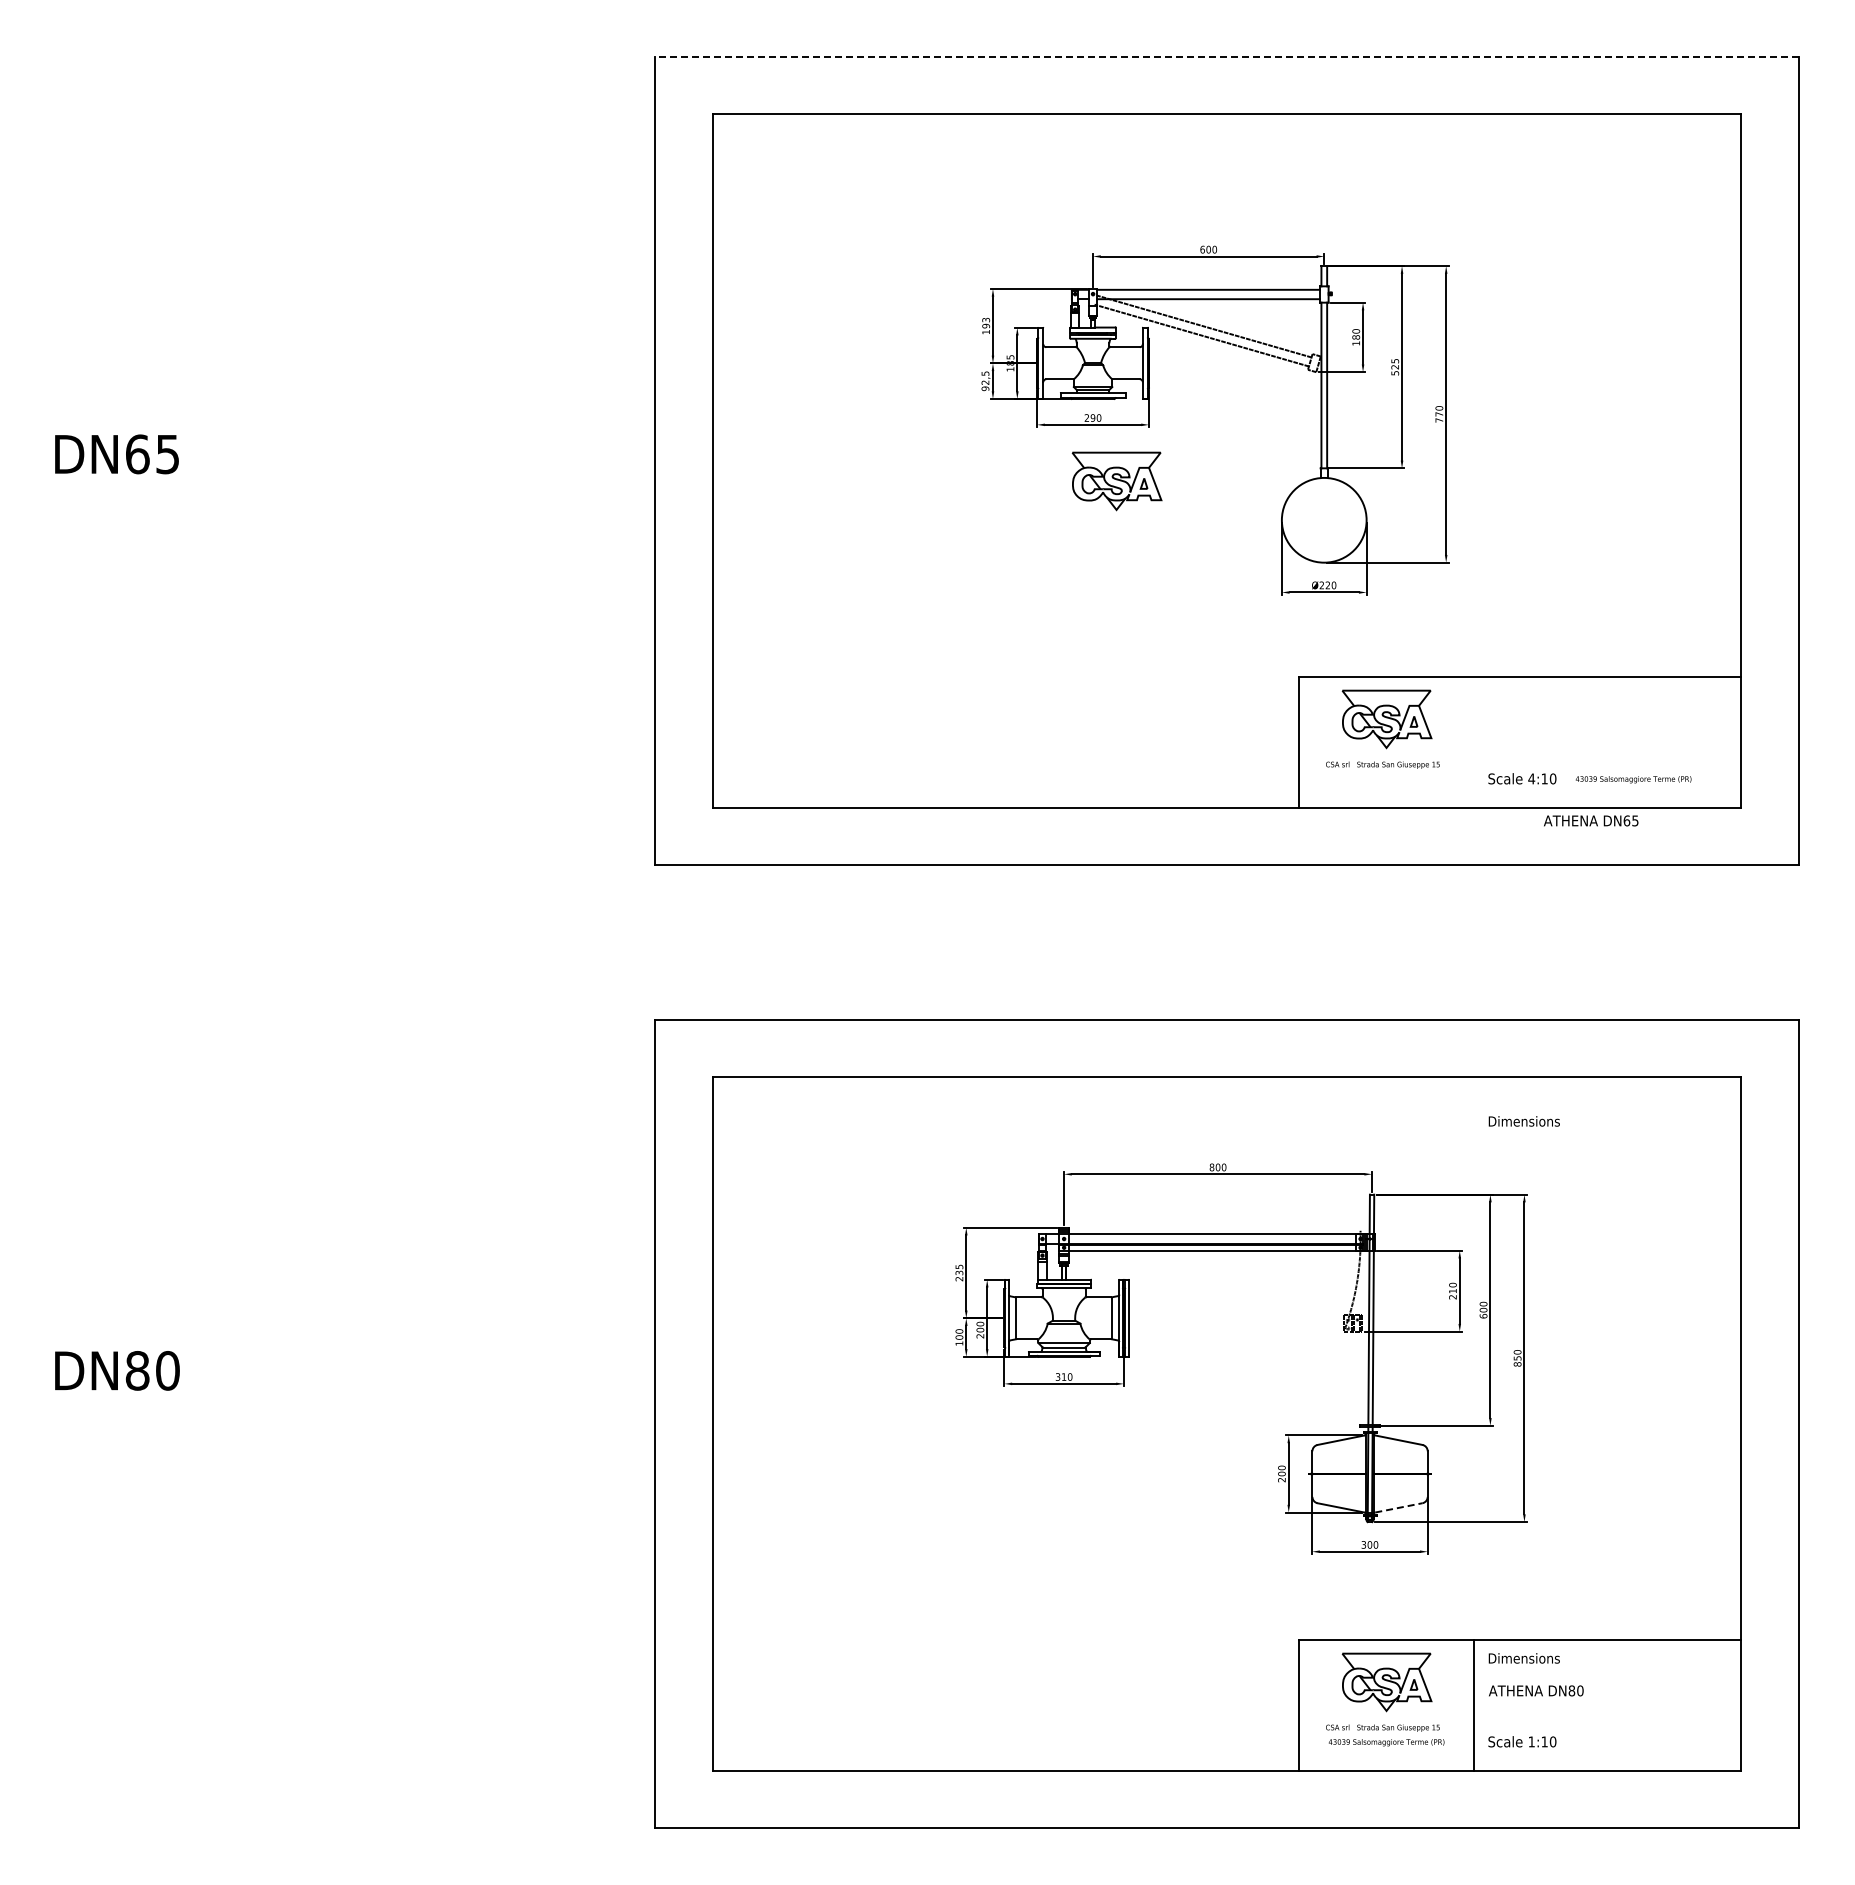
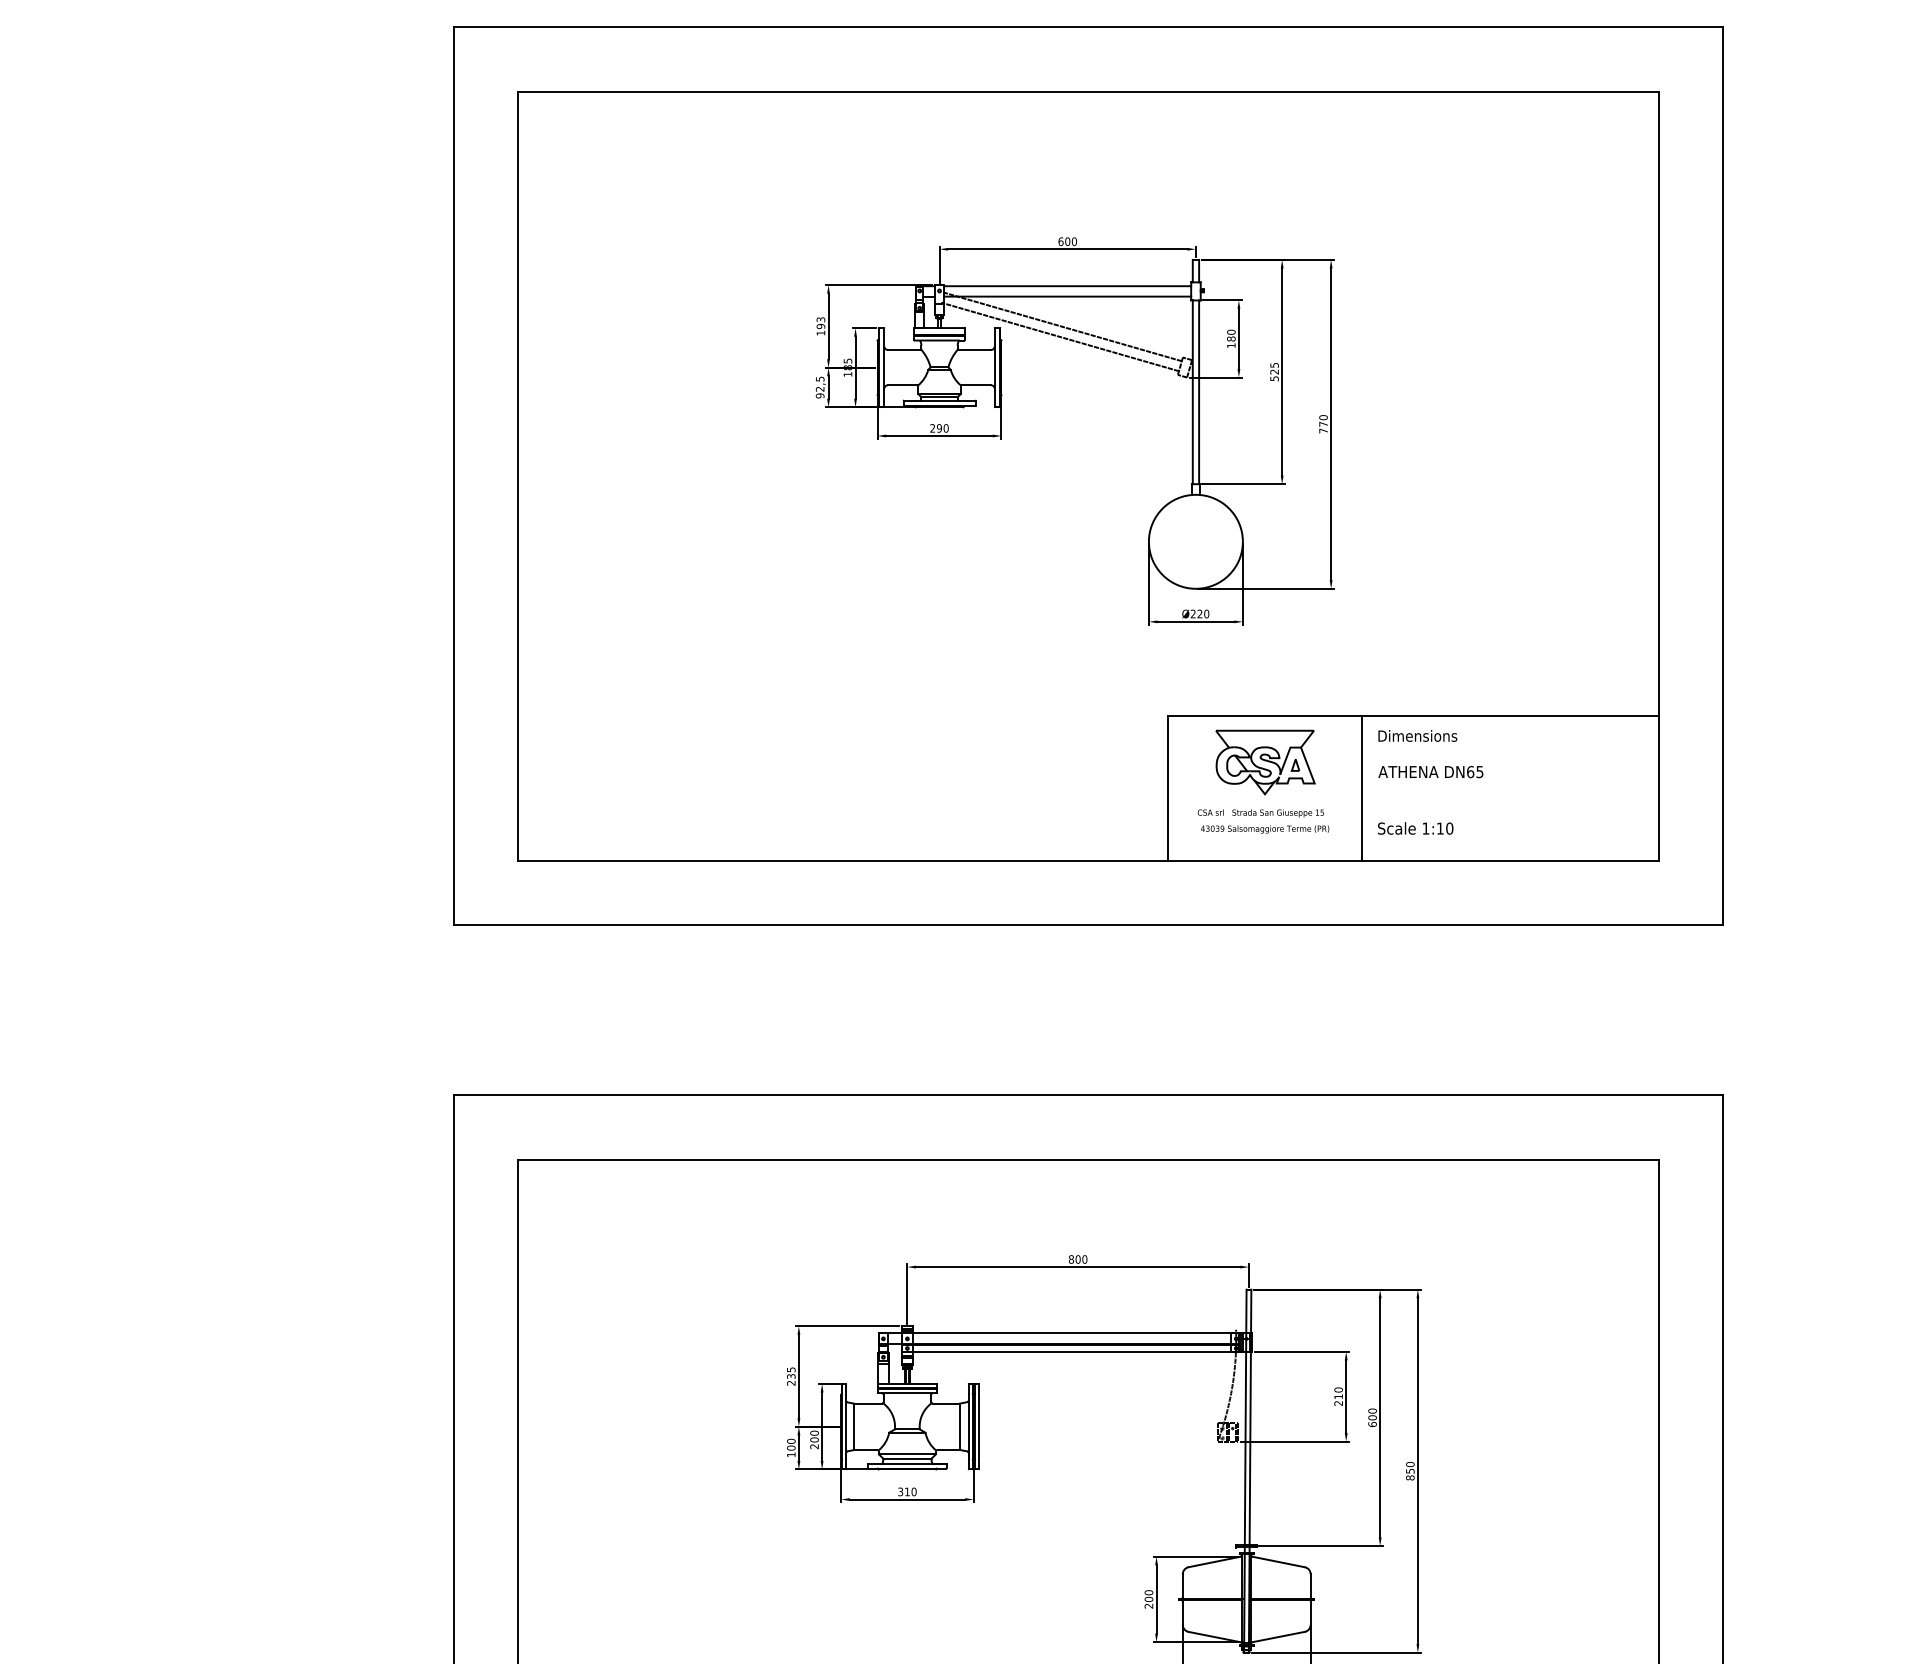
line: (1226, 56) -> (1087, 27), dashed -> solid
part: (1116, 481) -> (965, 498), removed
line: (1474, 742) -> (1362, 788), added
text: (1531, 778) -> (1425, 828), 4:10 -> 1:10
text: (1633, 779) -> (1264, 829), moved
text: (1591, 820) -> (1431, 771), moved
text: (1523, 1121) -> (1416, 736), moved
line: (1399, 1507) -> (1279, 1636), dashed -> solid

